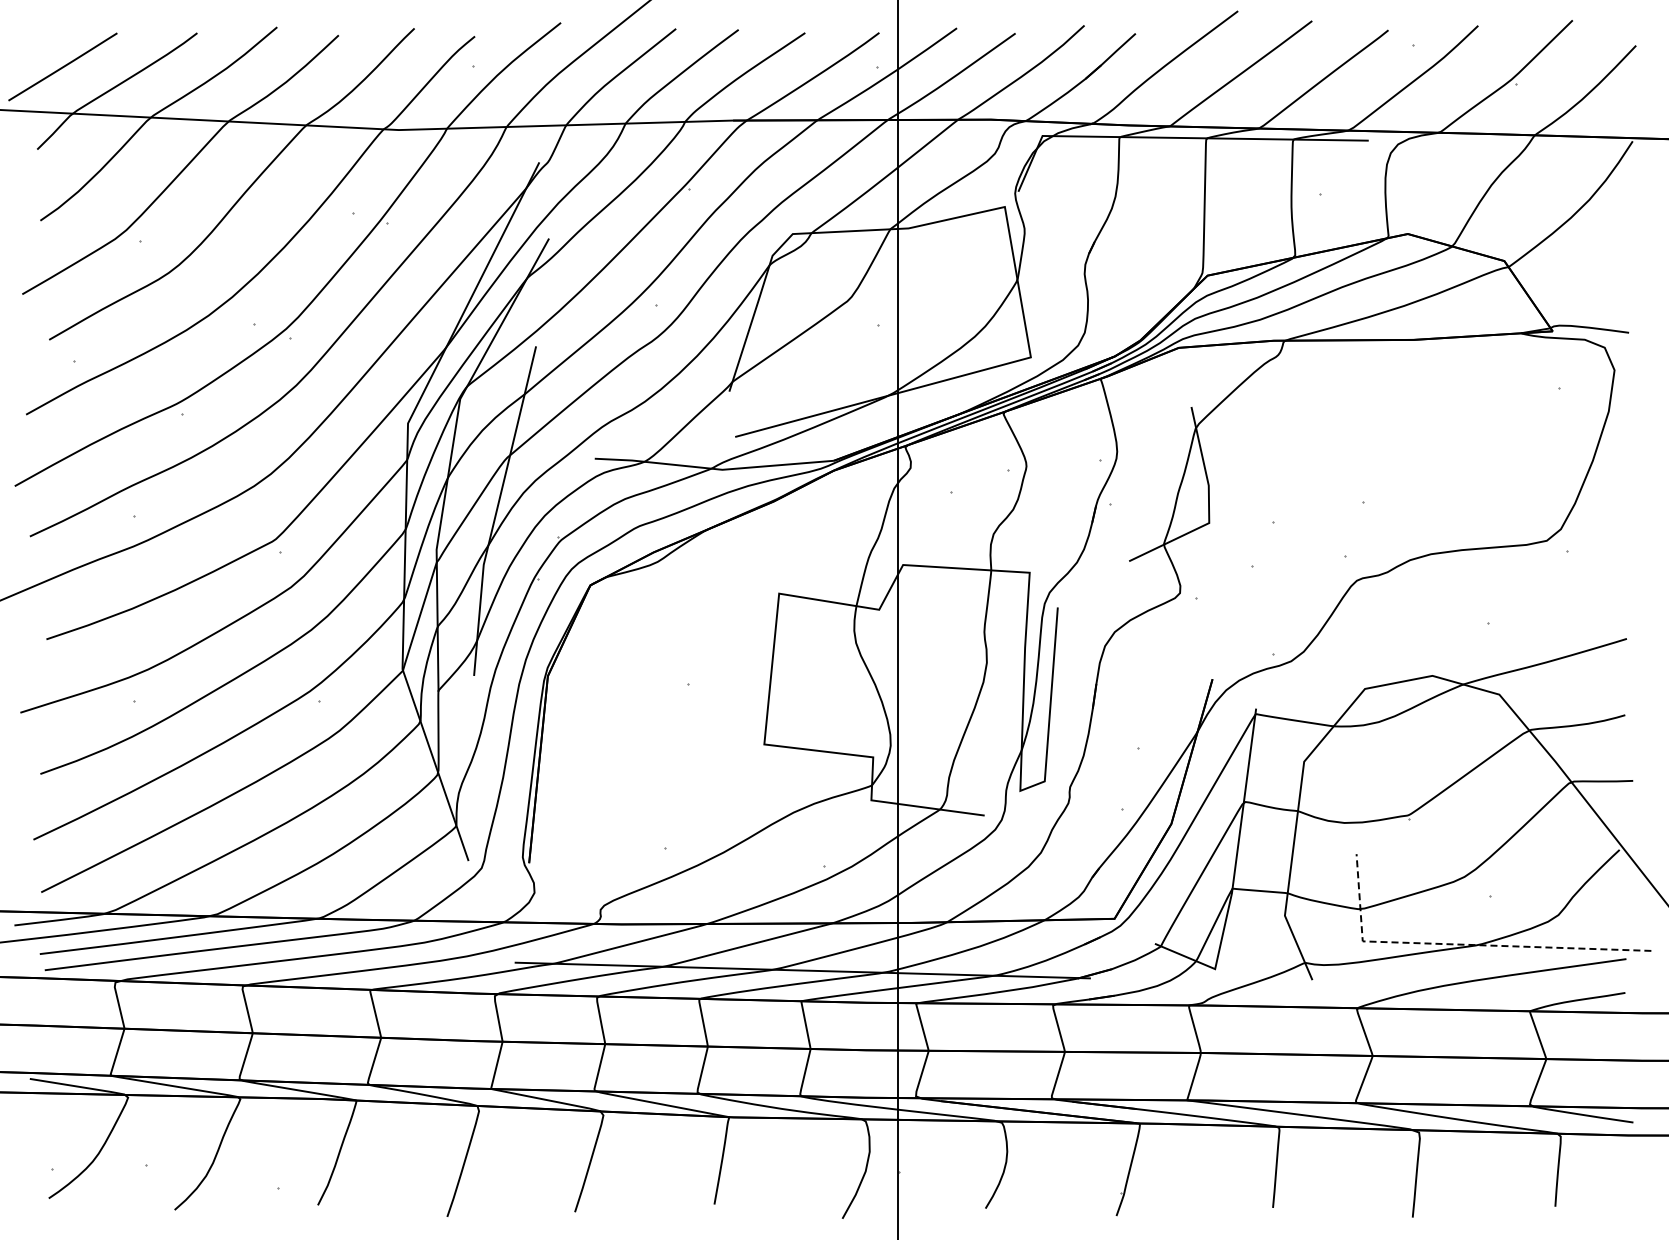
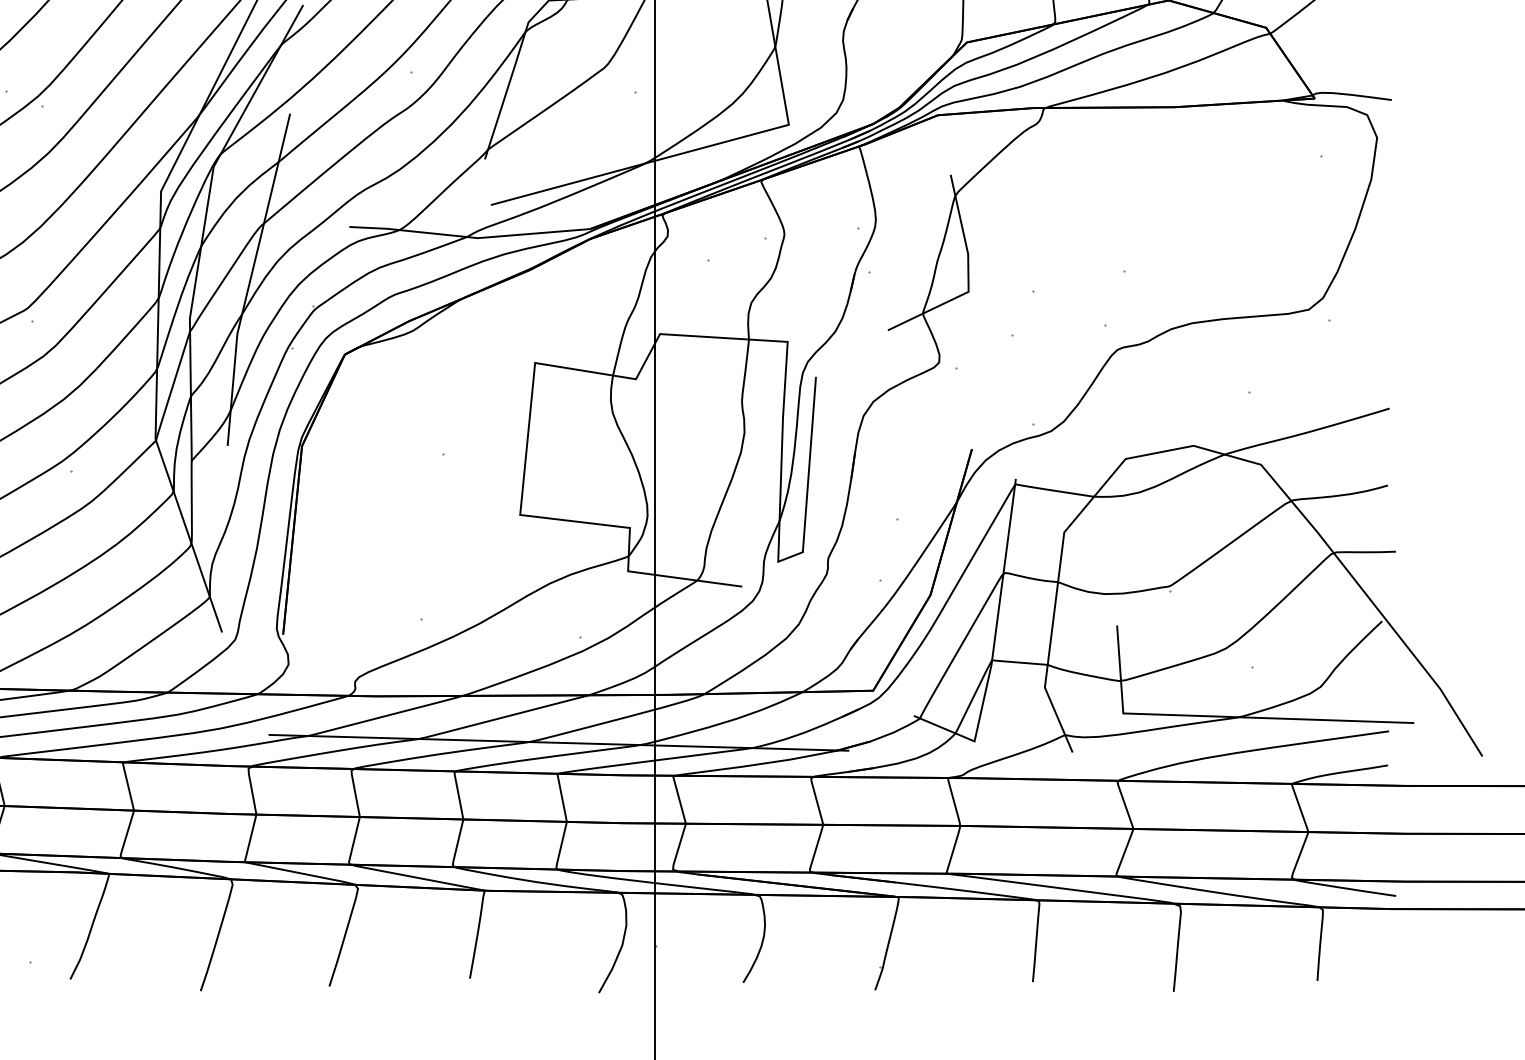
line: (1462, 944) -> (1223, 716), dashed -> solid

